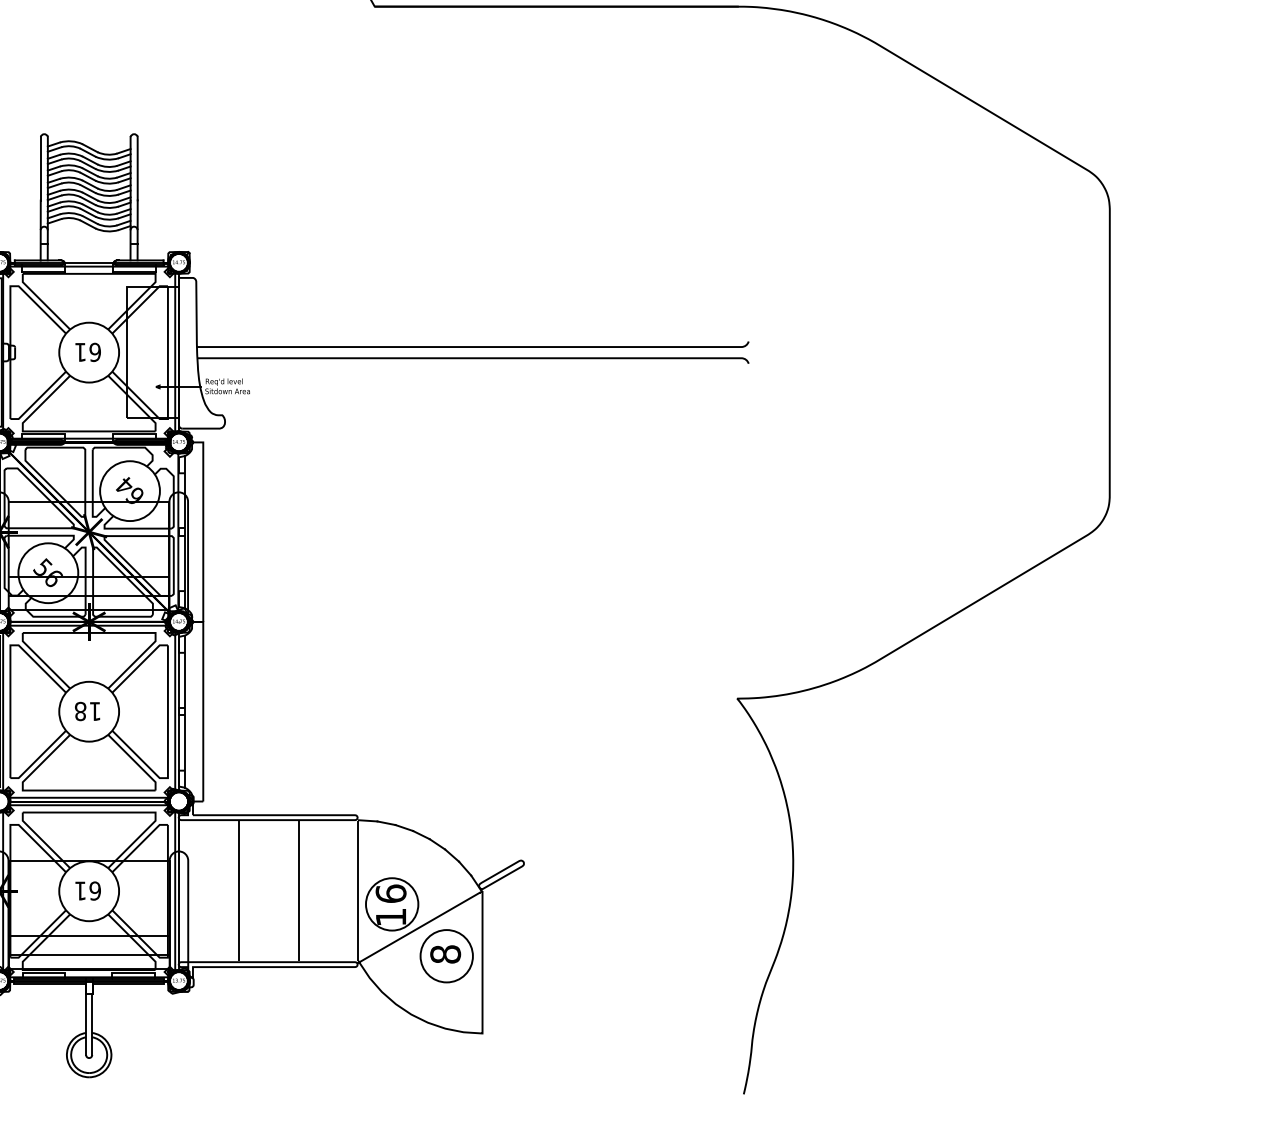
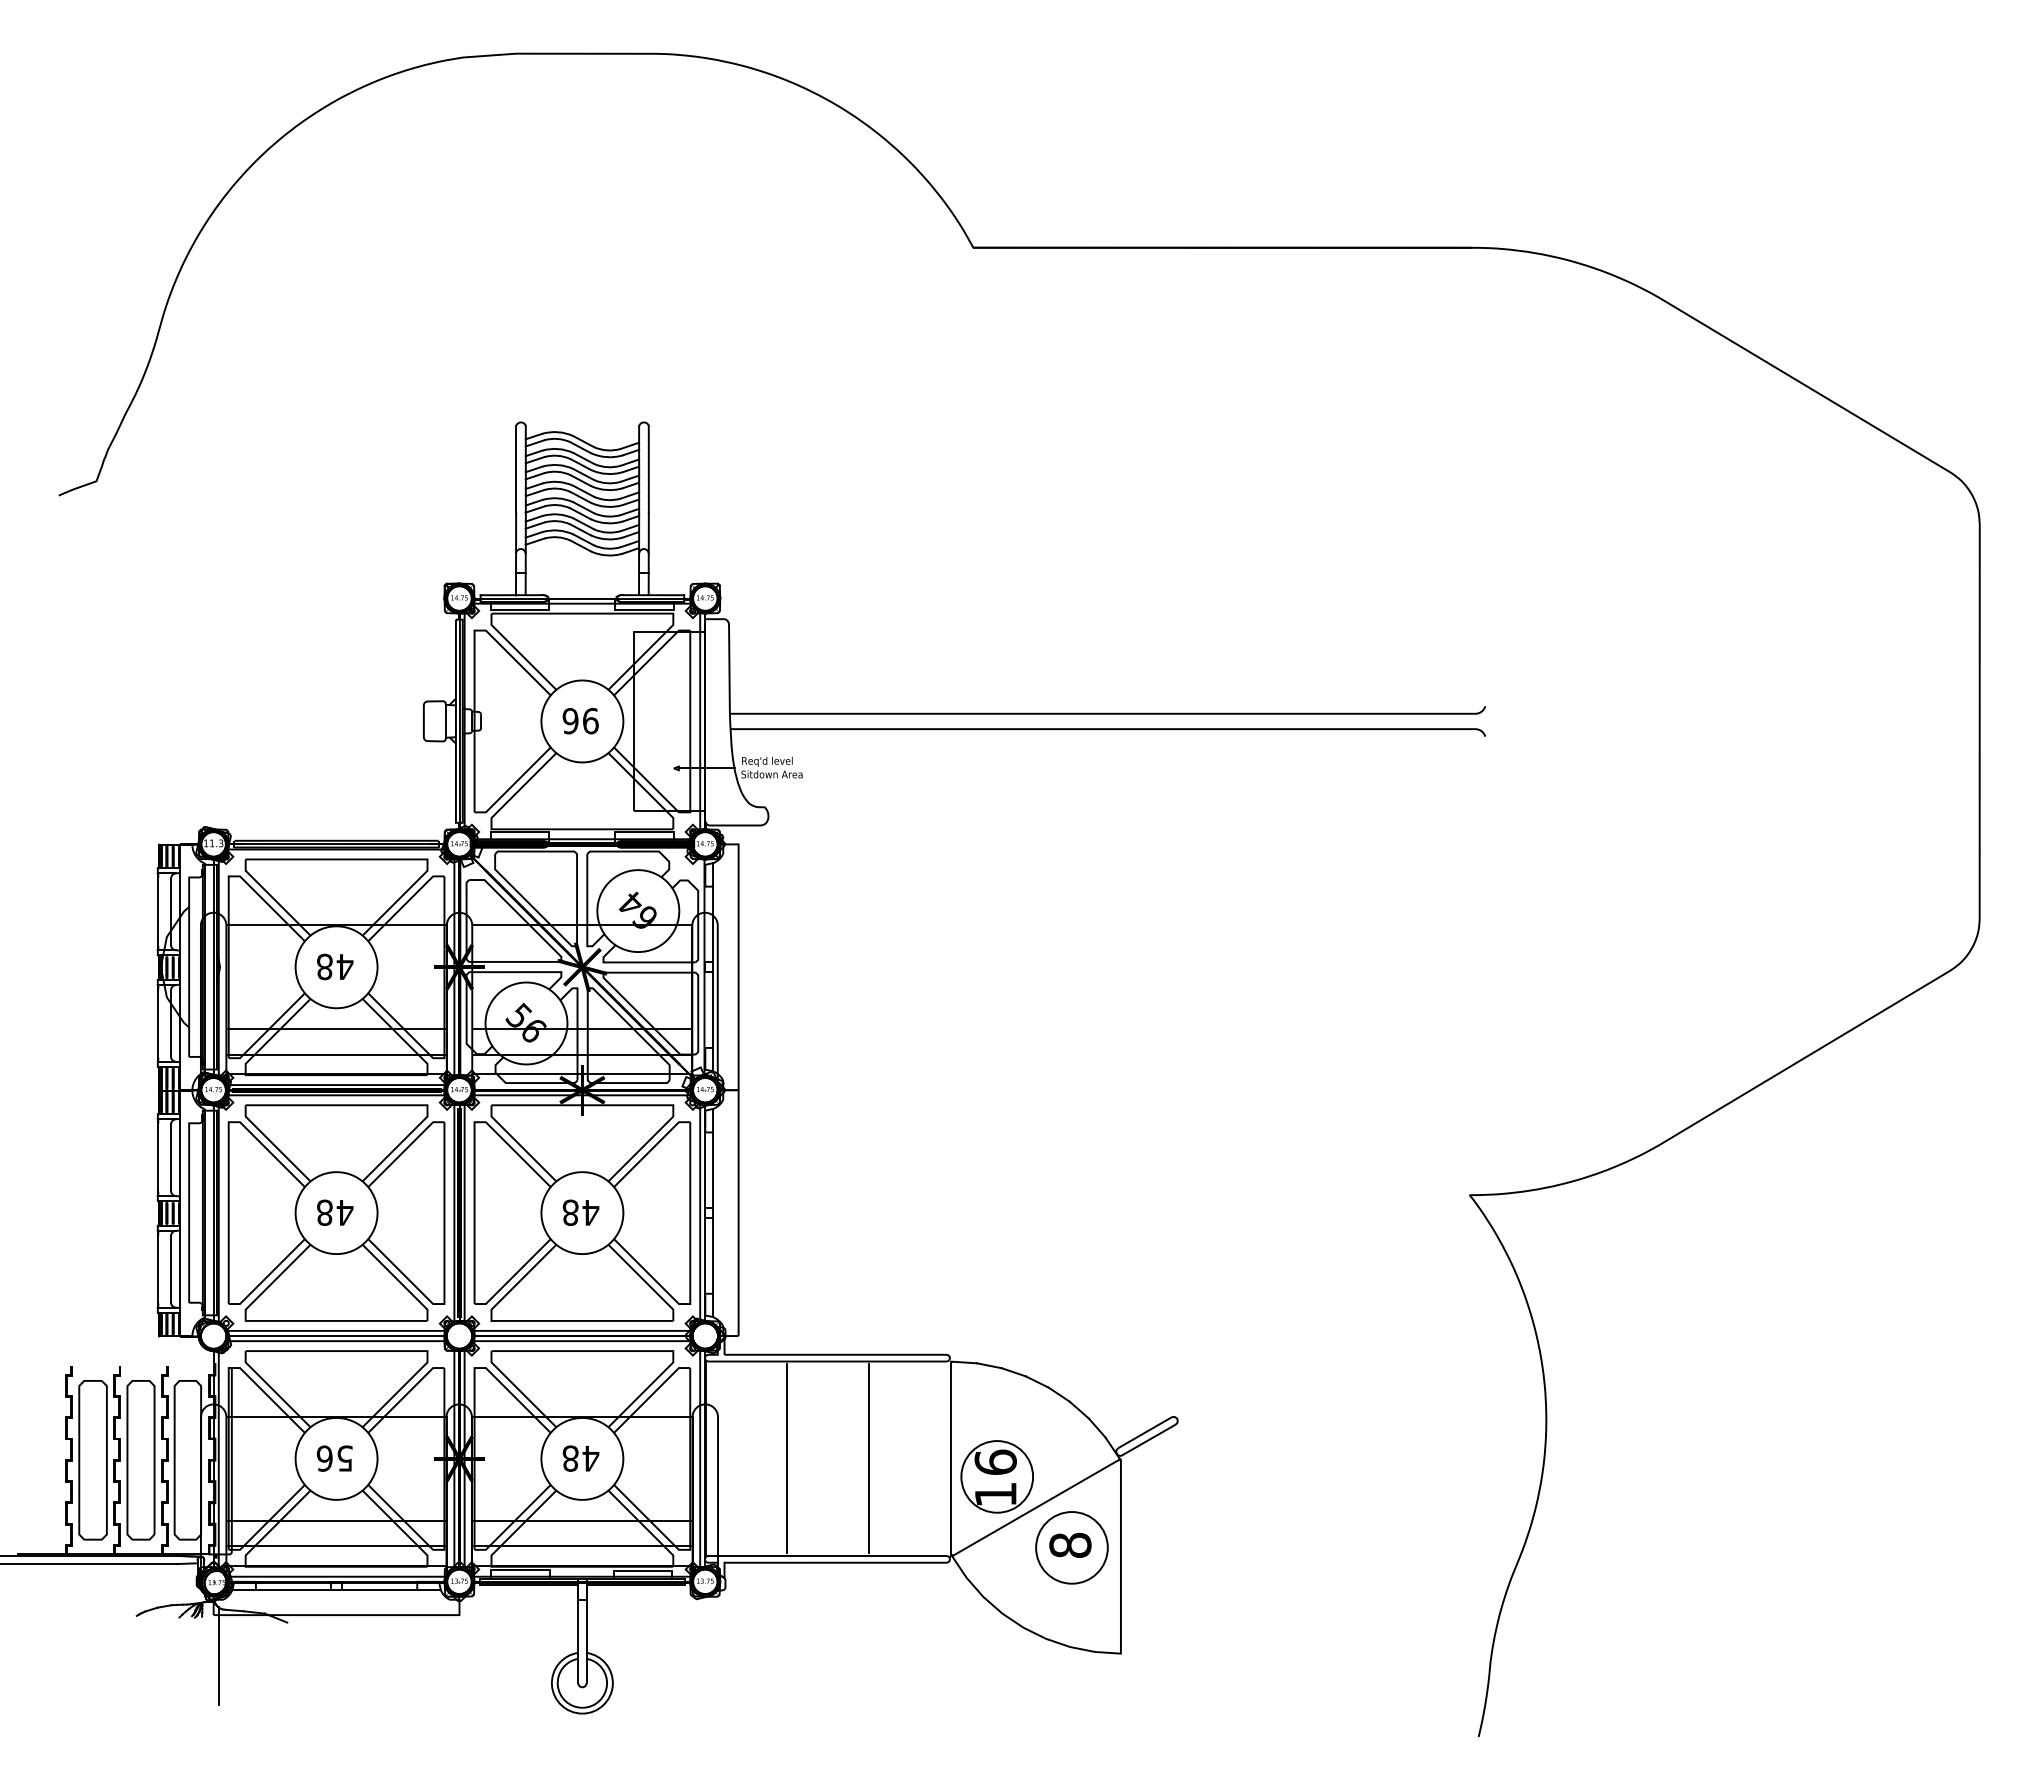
text: (87, 352) -> (580, 721), 61 -> 96
text: (95, 711) -> (590, 1212), 18 -> 48
text: (87, 890) -> (580, 1458), 61 -> 48

